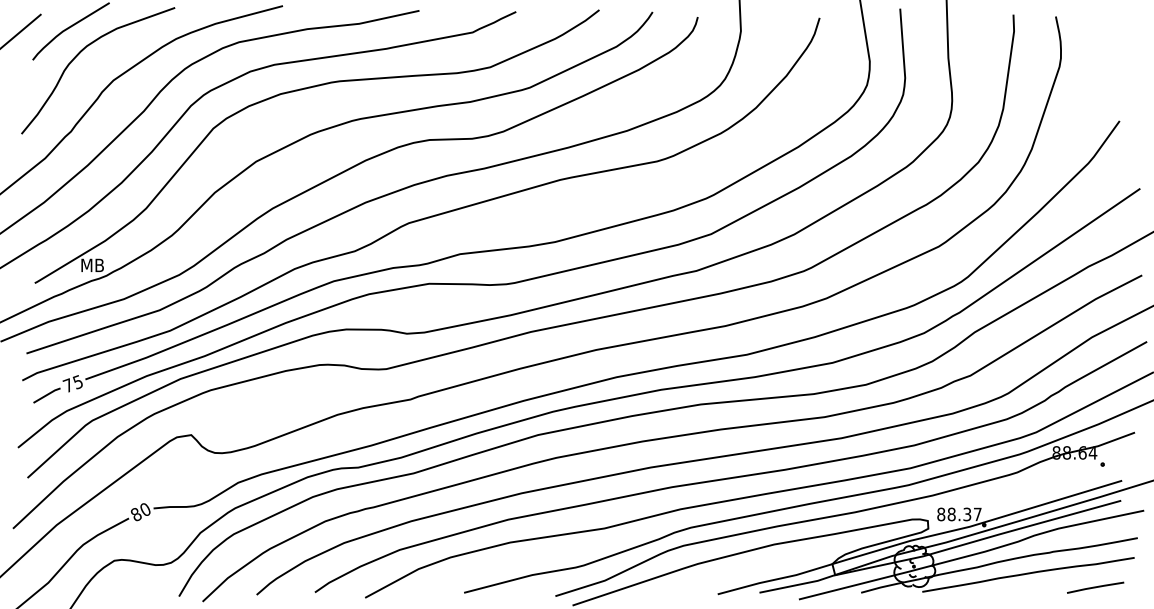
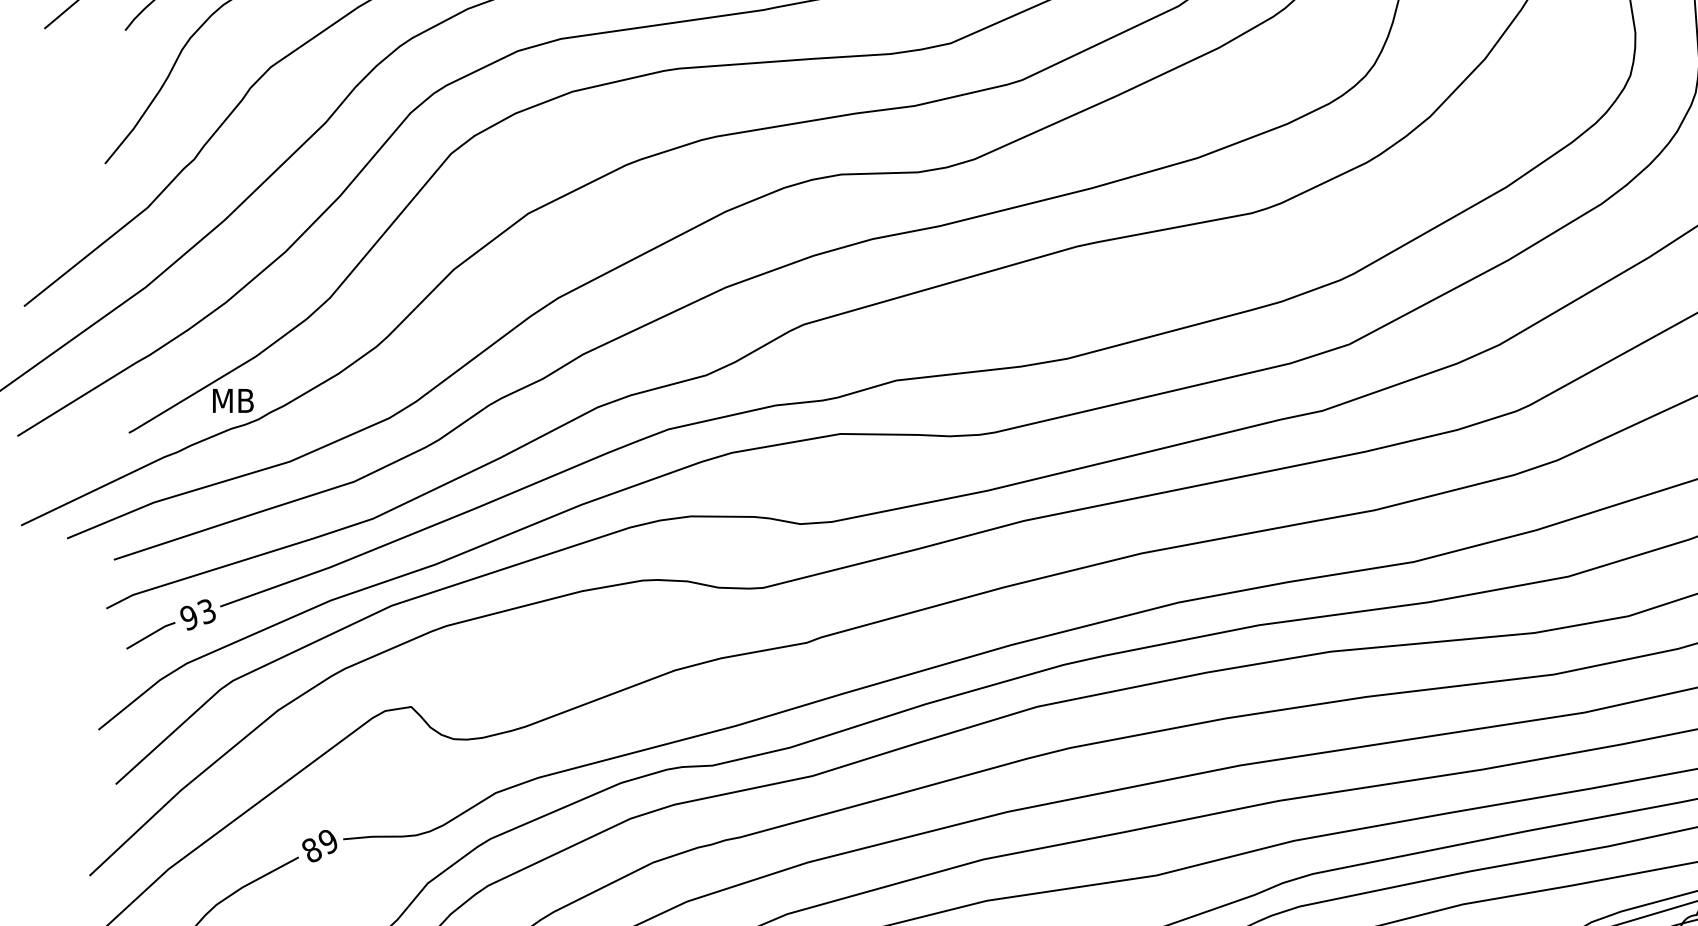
text: (72, 383) -> (196, 613), 75 -> 93
text: (145, 510) -> (328, 843), 80 -> 89

